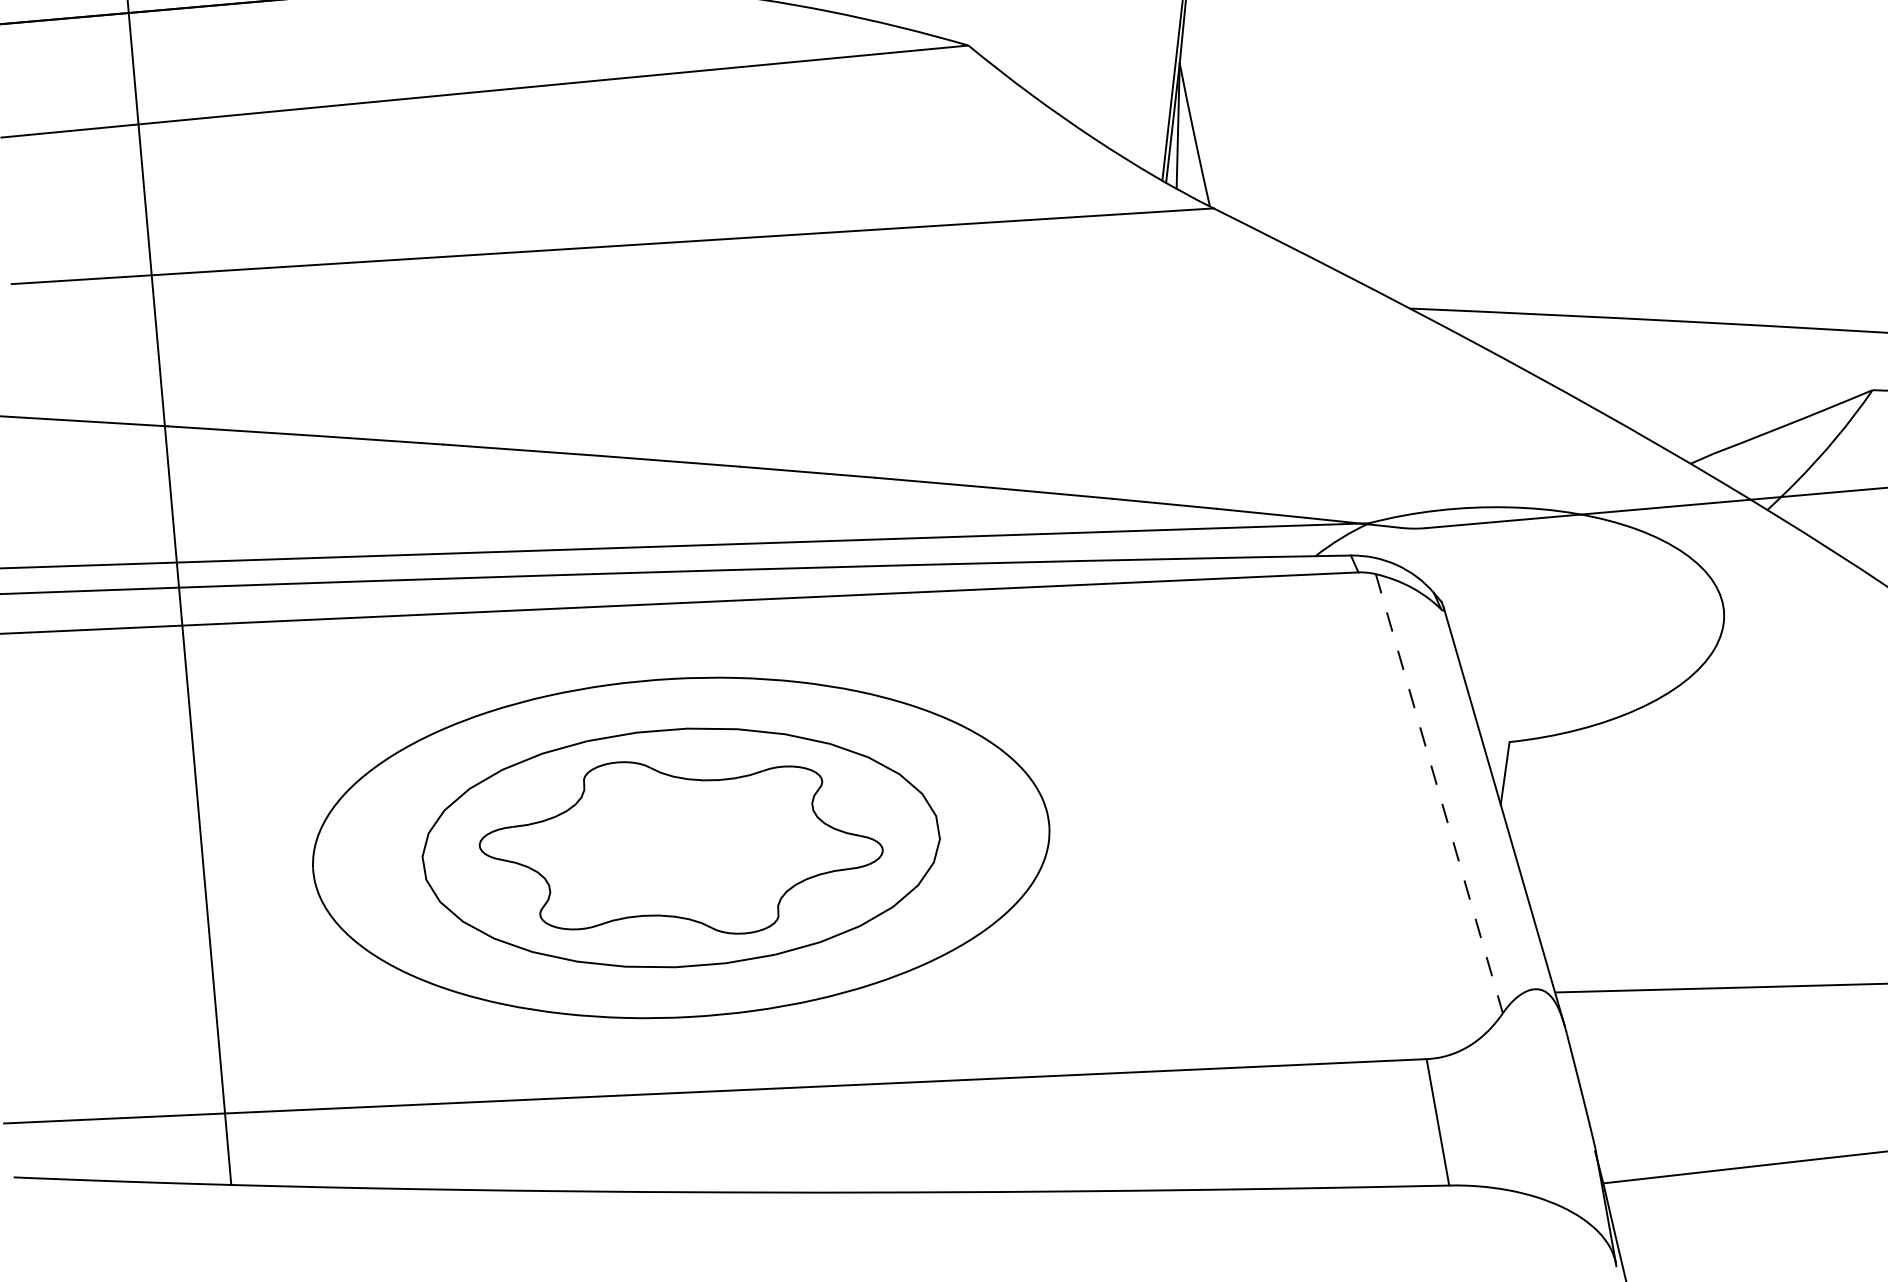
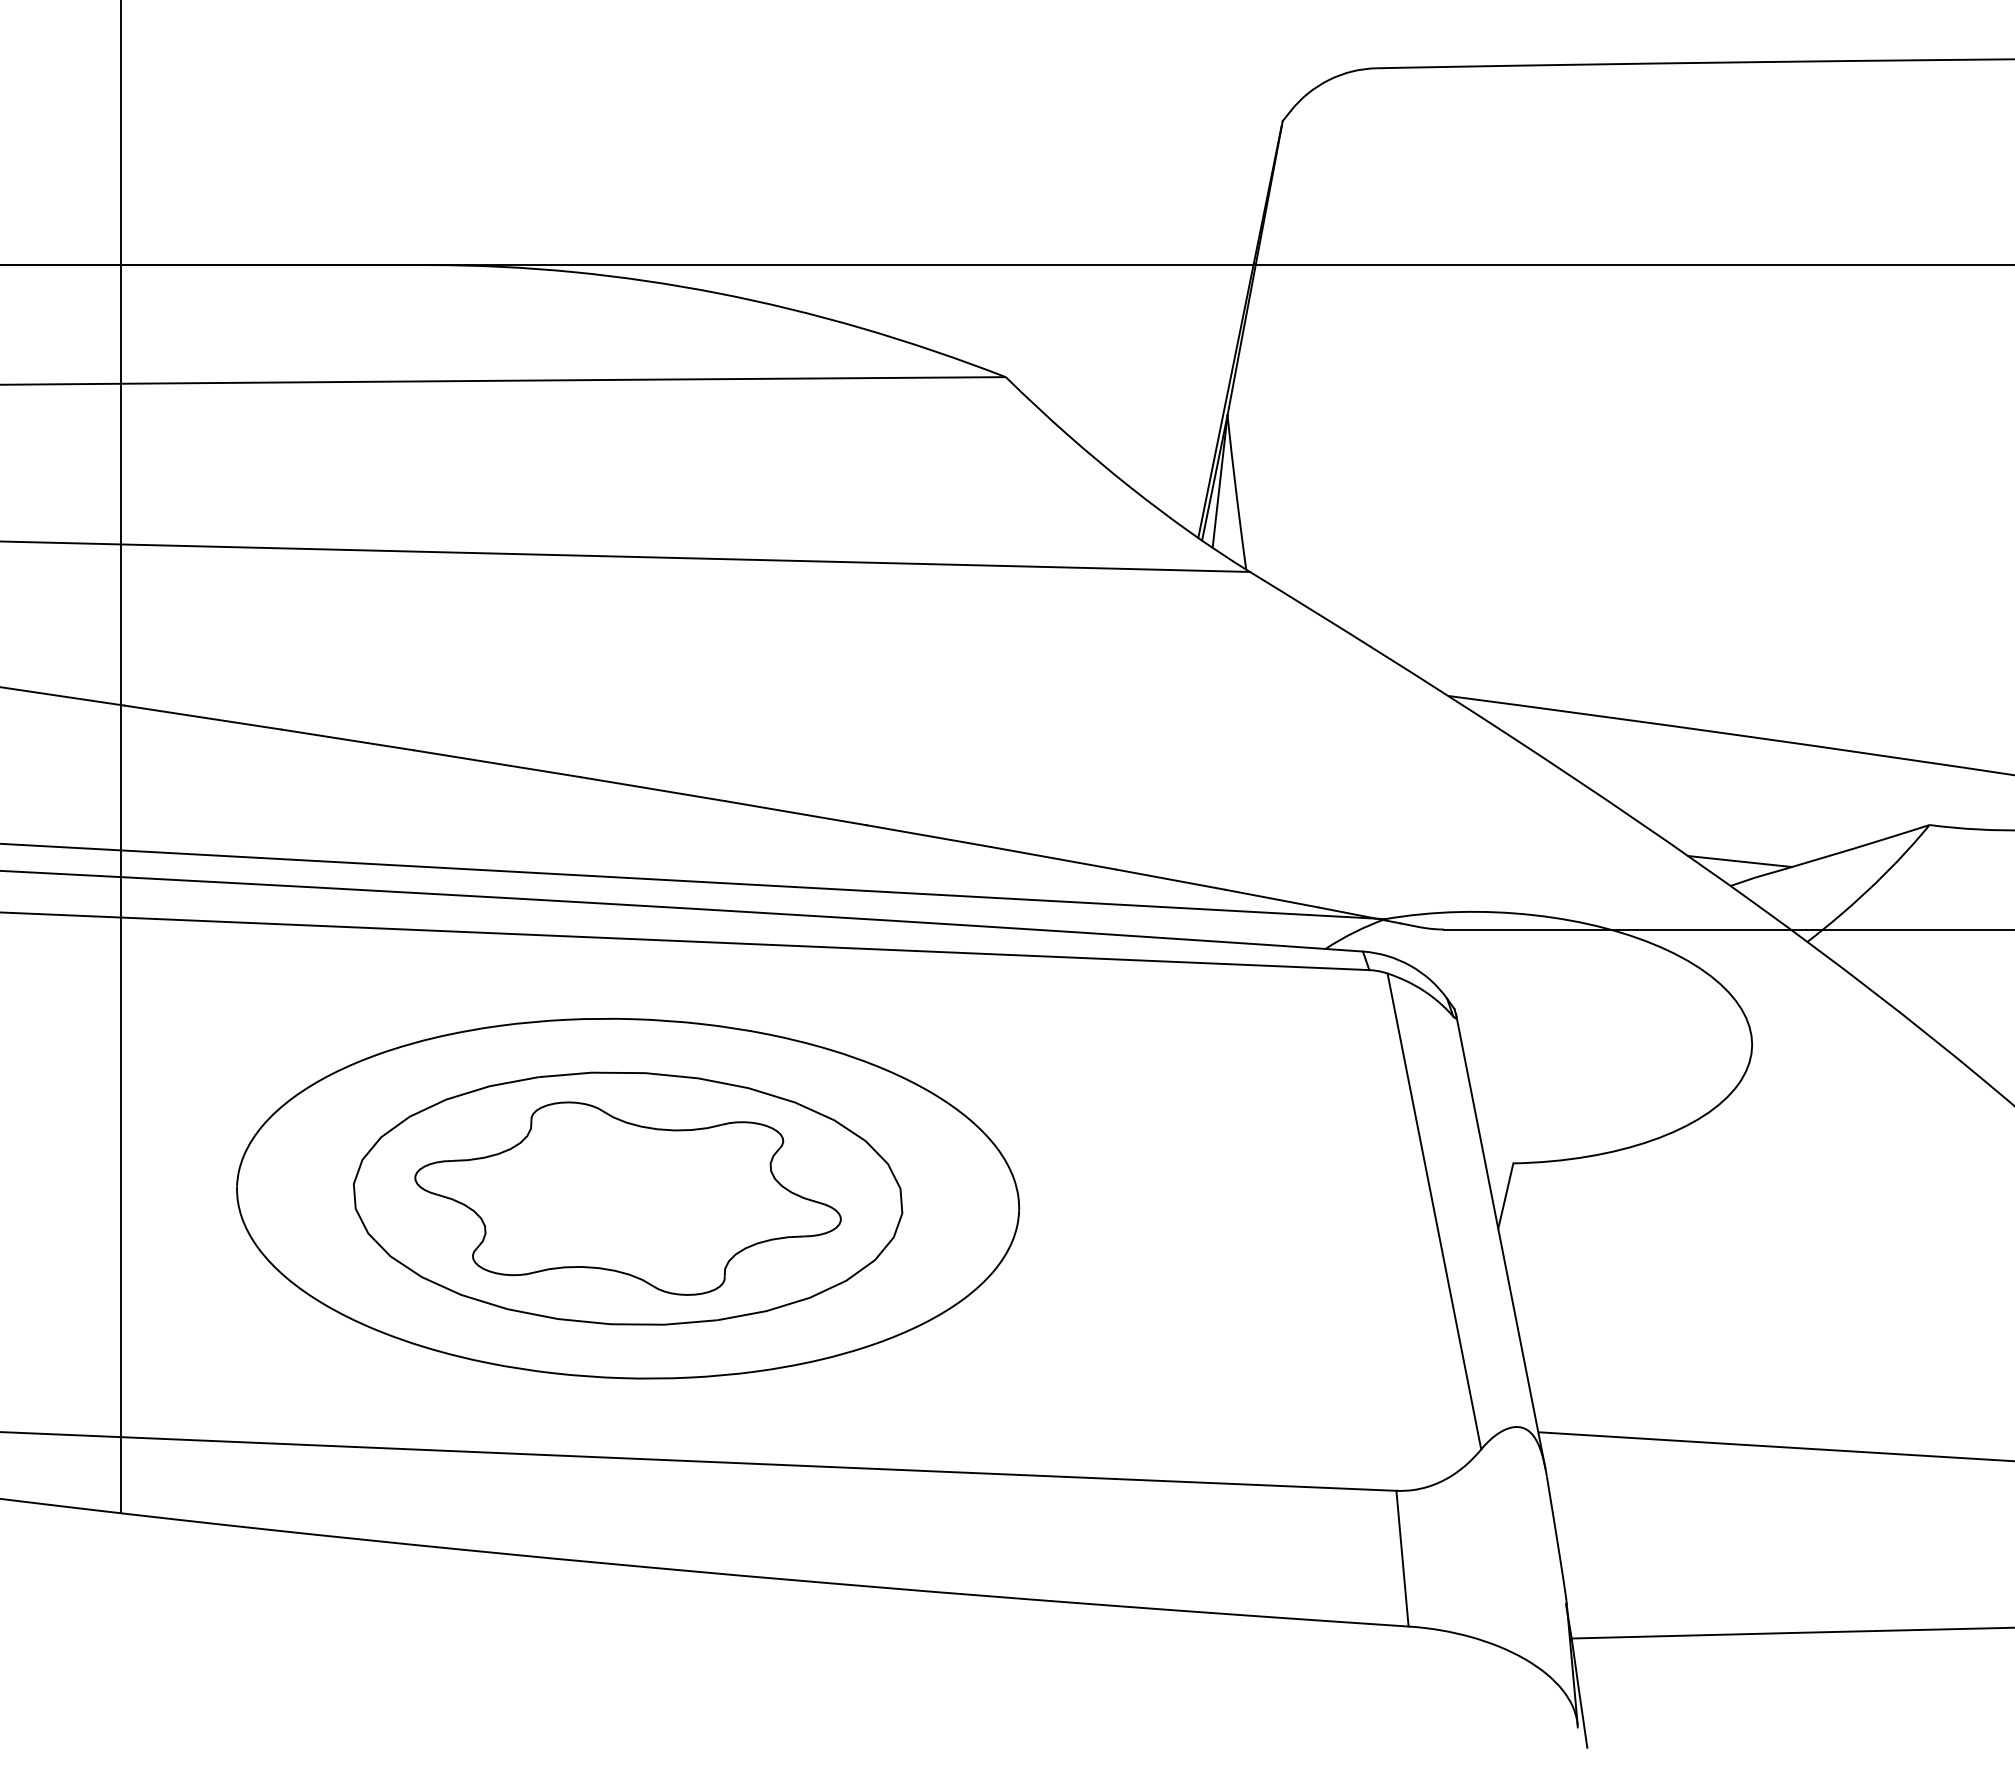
line: (1697, 440) -> (1739, 861), added
line: (1439, 793) -> (1434, 1211), dashed -> solid

